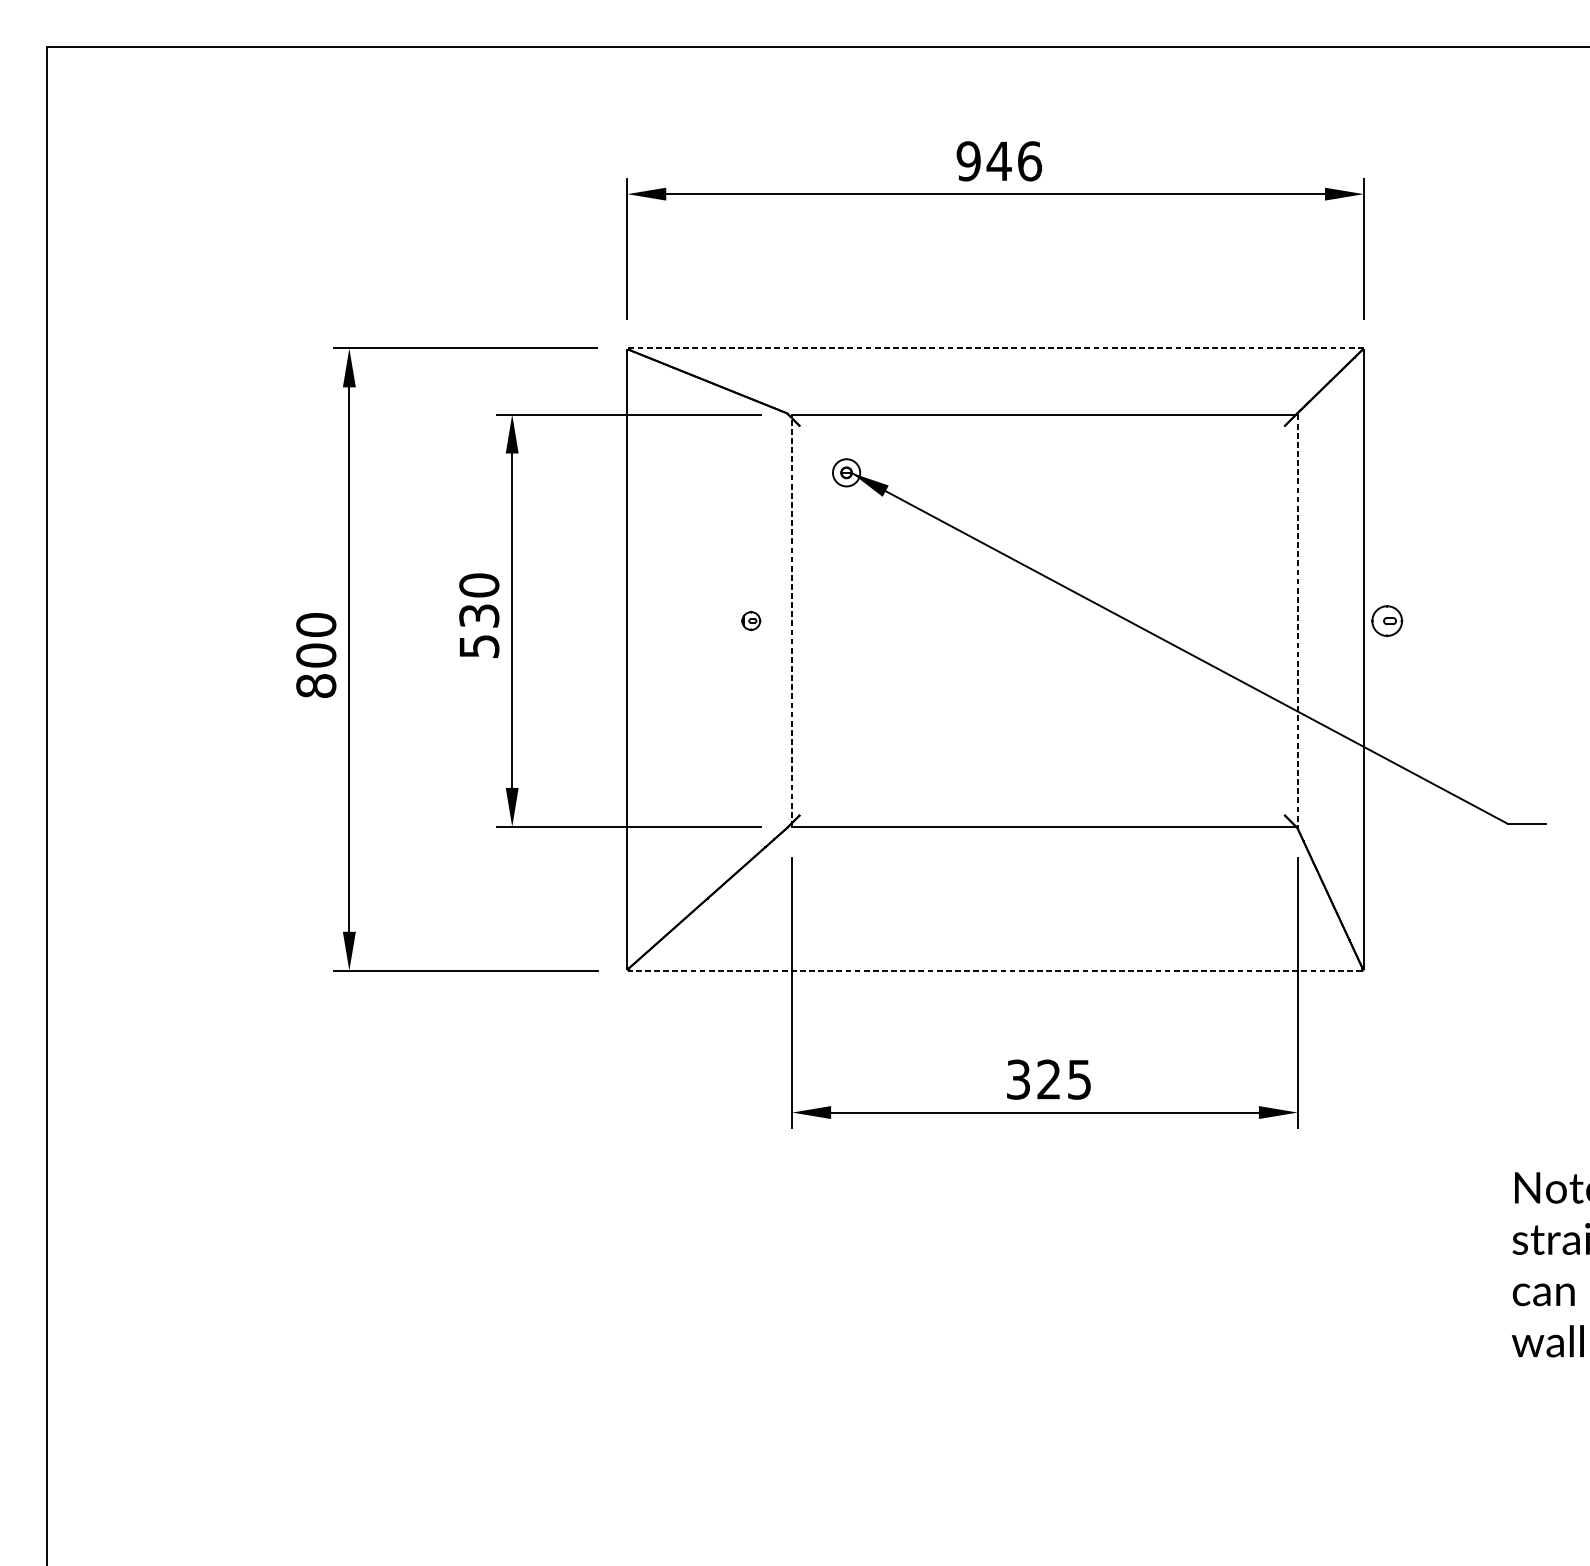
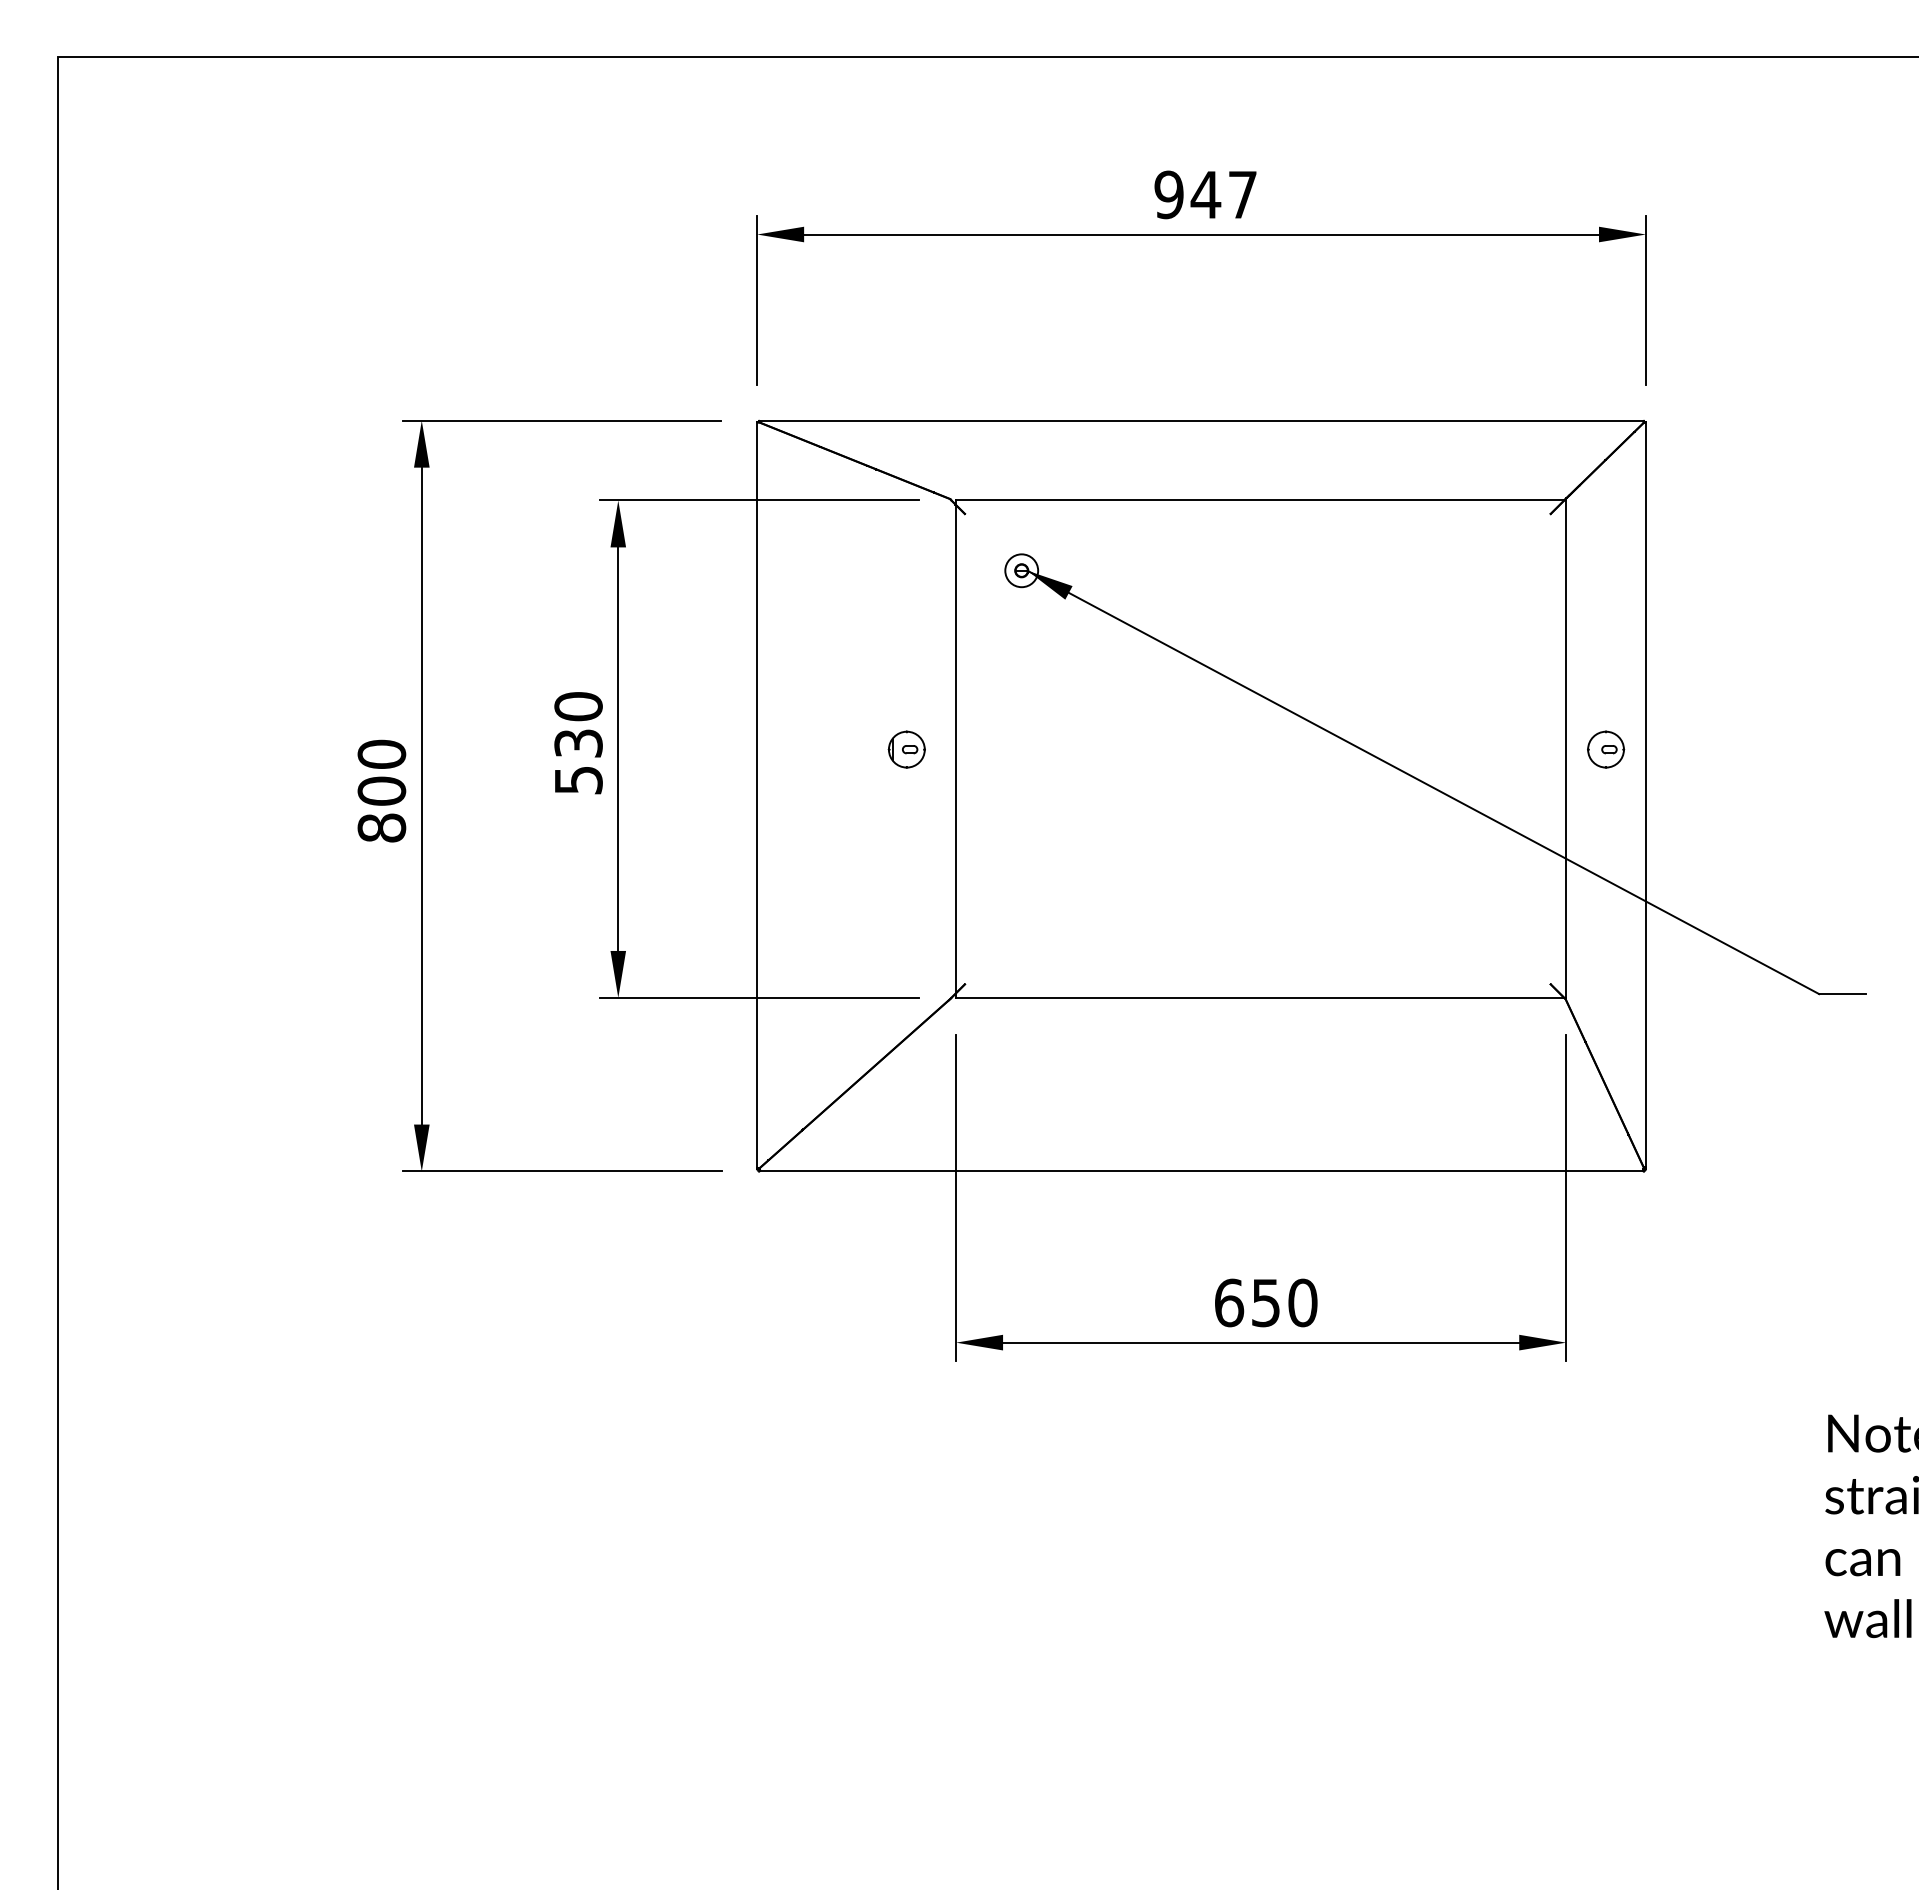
text: (1029, 160) -> (1242, 194), 946 -> 947
line: (995, 348) -> (1201, 420), dashed -> solid
part: (751, 620) -> (906, 749), size x1.67
line: (792, 620) -> (956, 749), dashed -> solid
line: (1298, 620) -> (1566, 749), dashed -> solid
part: (1387, 620) -> (1606, 749), moved
line: (995, 970) -> (1201, 1171), dashed -> solid
text: (1049, 1079) -> (1266, 1302), 325 -> 650

